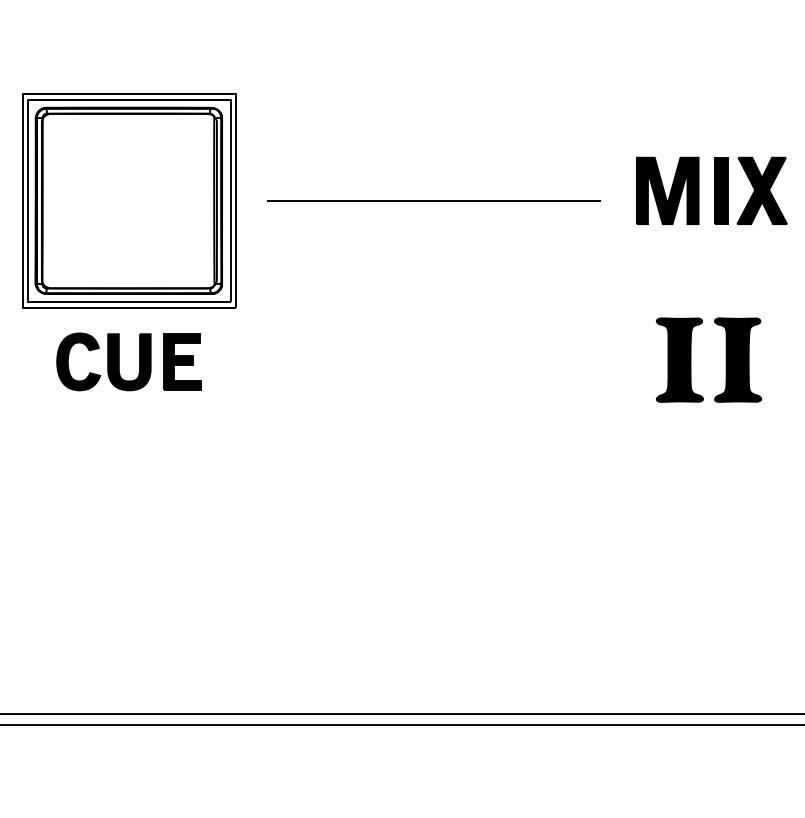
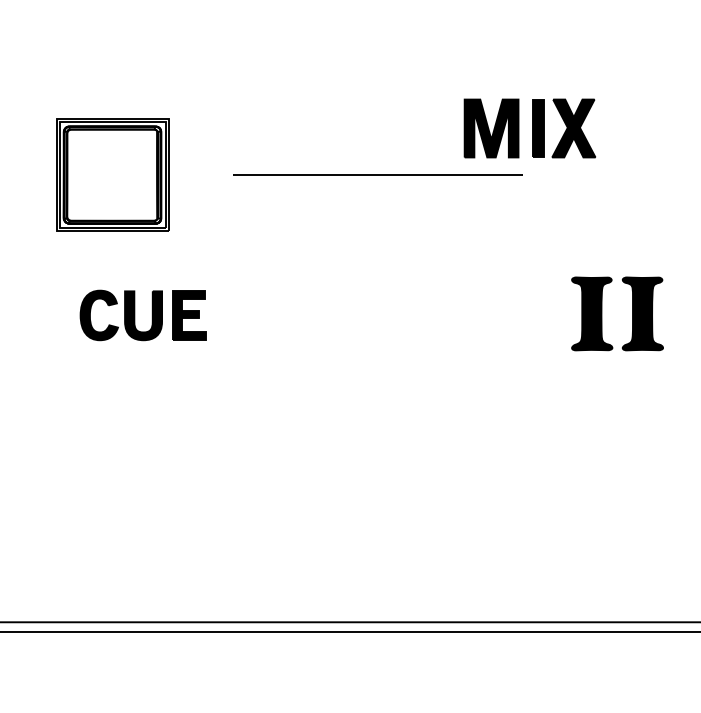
part: (711, 190) -> (529, 128), moved
part: (129, 200) -> (112, 174), size x0.6
part: (120, 361) -> (135, 315), moved

